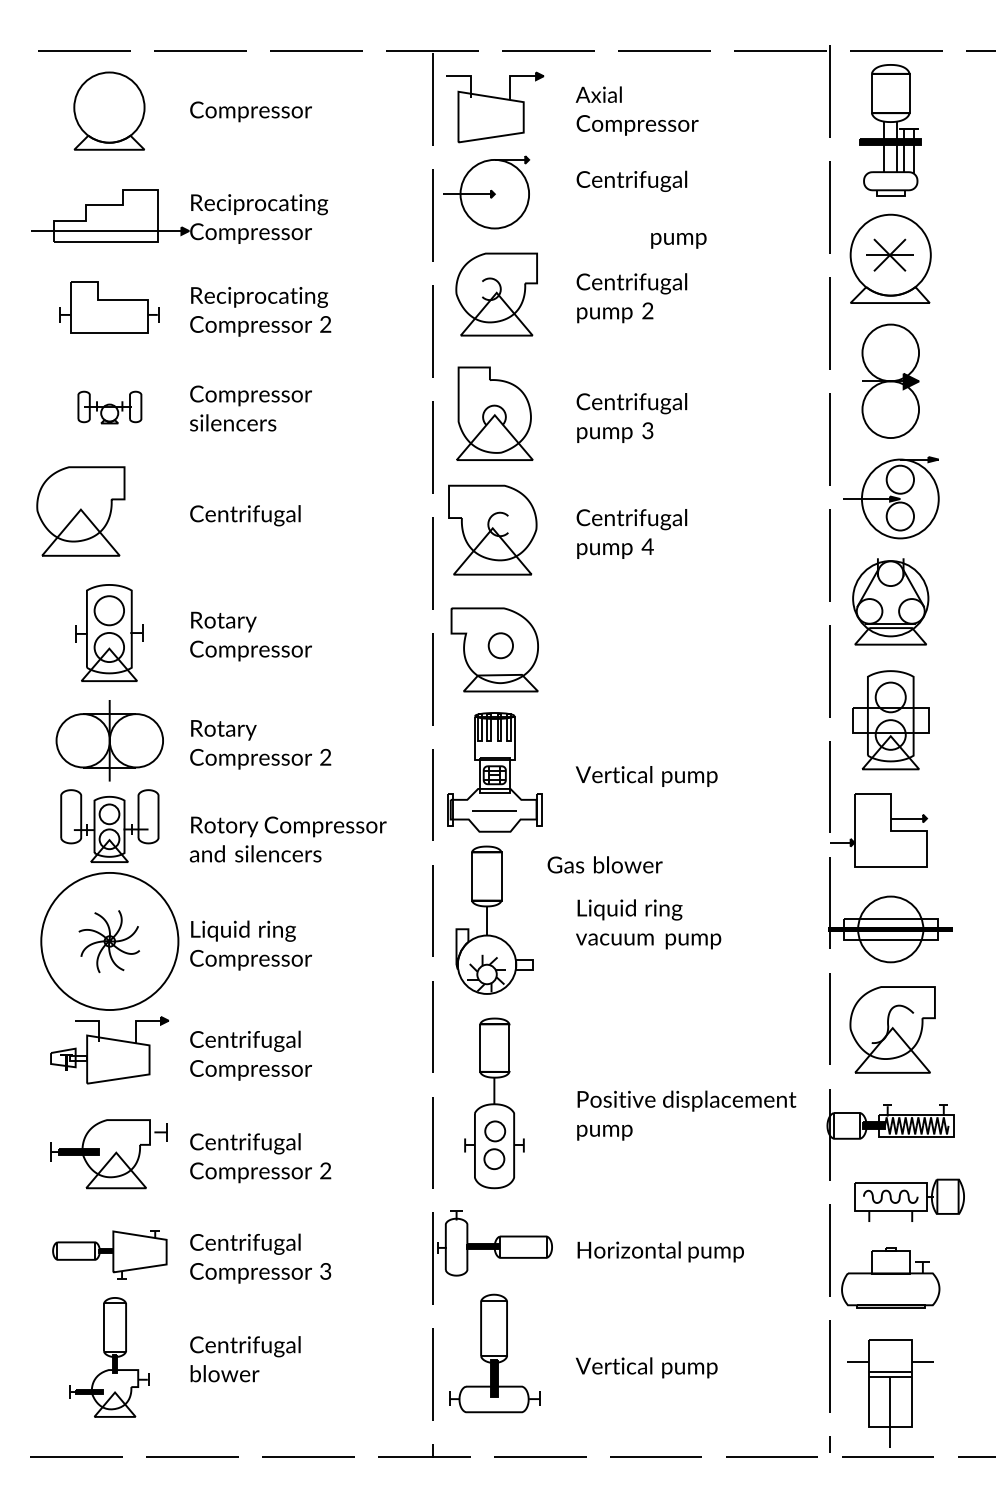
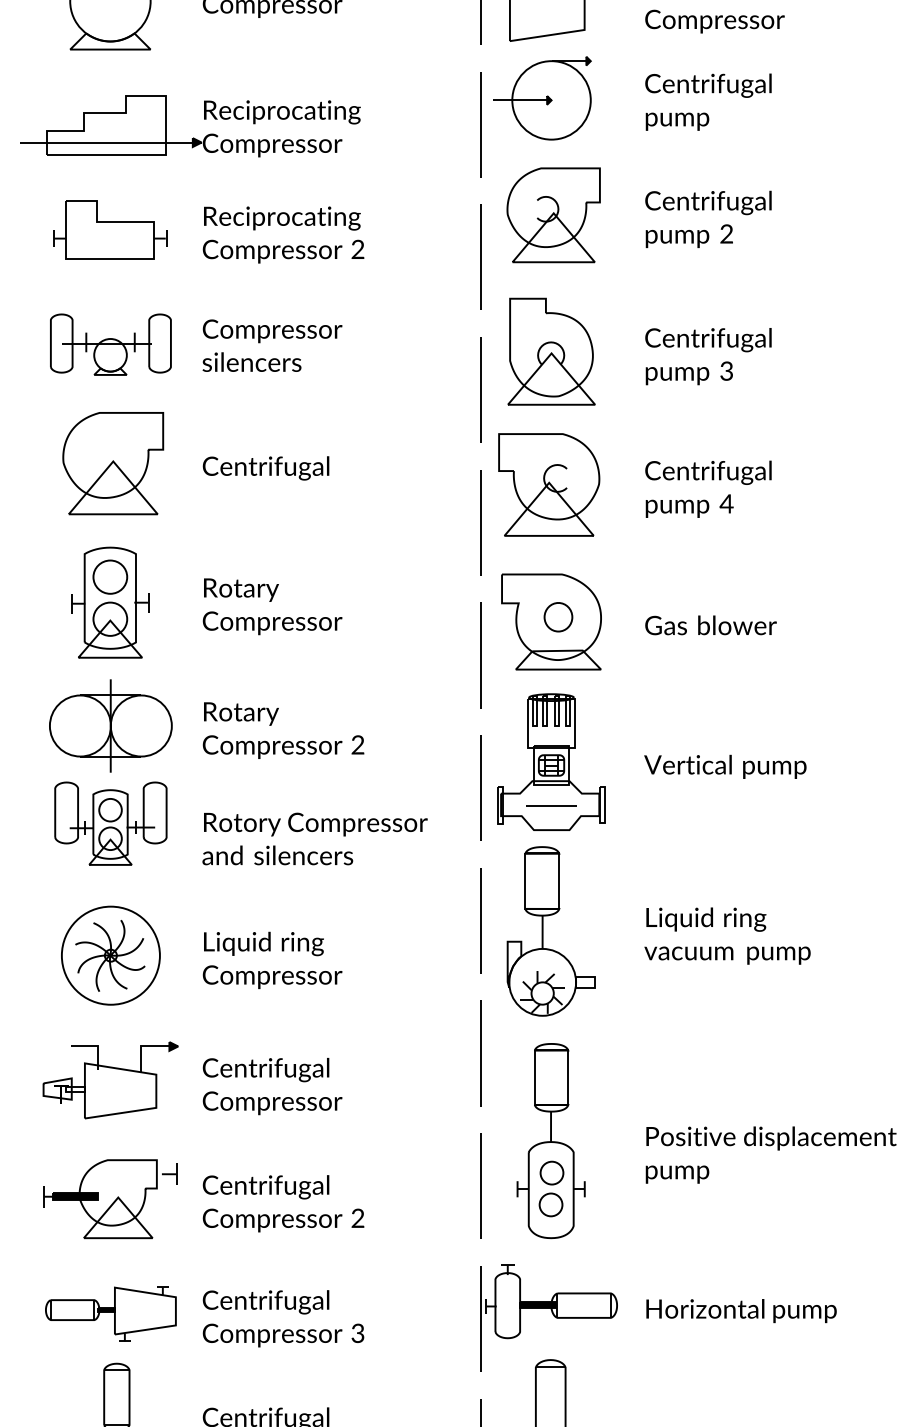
text: (678, 240) -> (677, 121), moved
part: (109, 407) -> (110, 344), size x1.67
part: (80, 511) -> (112, 463), moved
text: (604, 864) -> (710, 624), moved
circle: (109, 941) -> (110, 955), size x0.62

